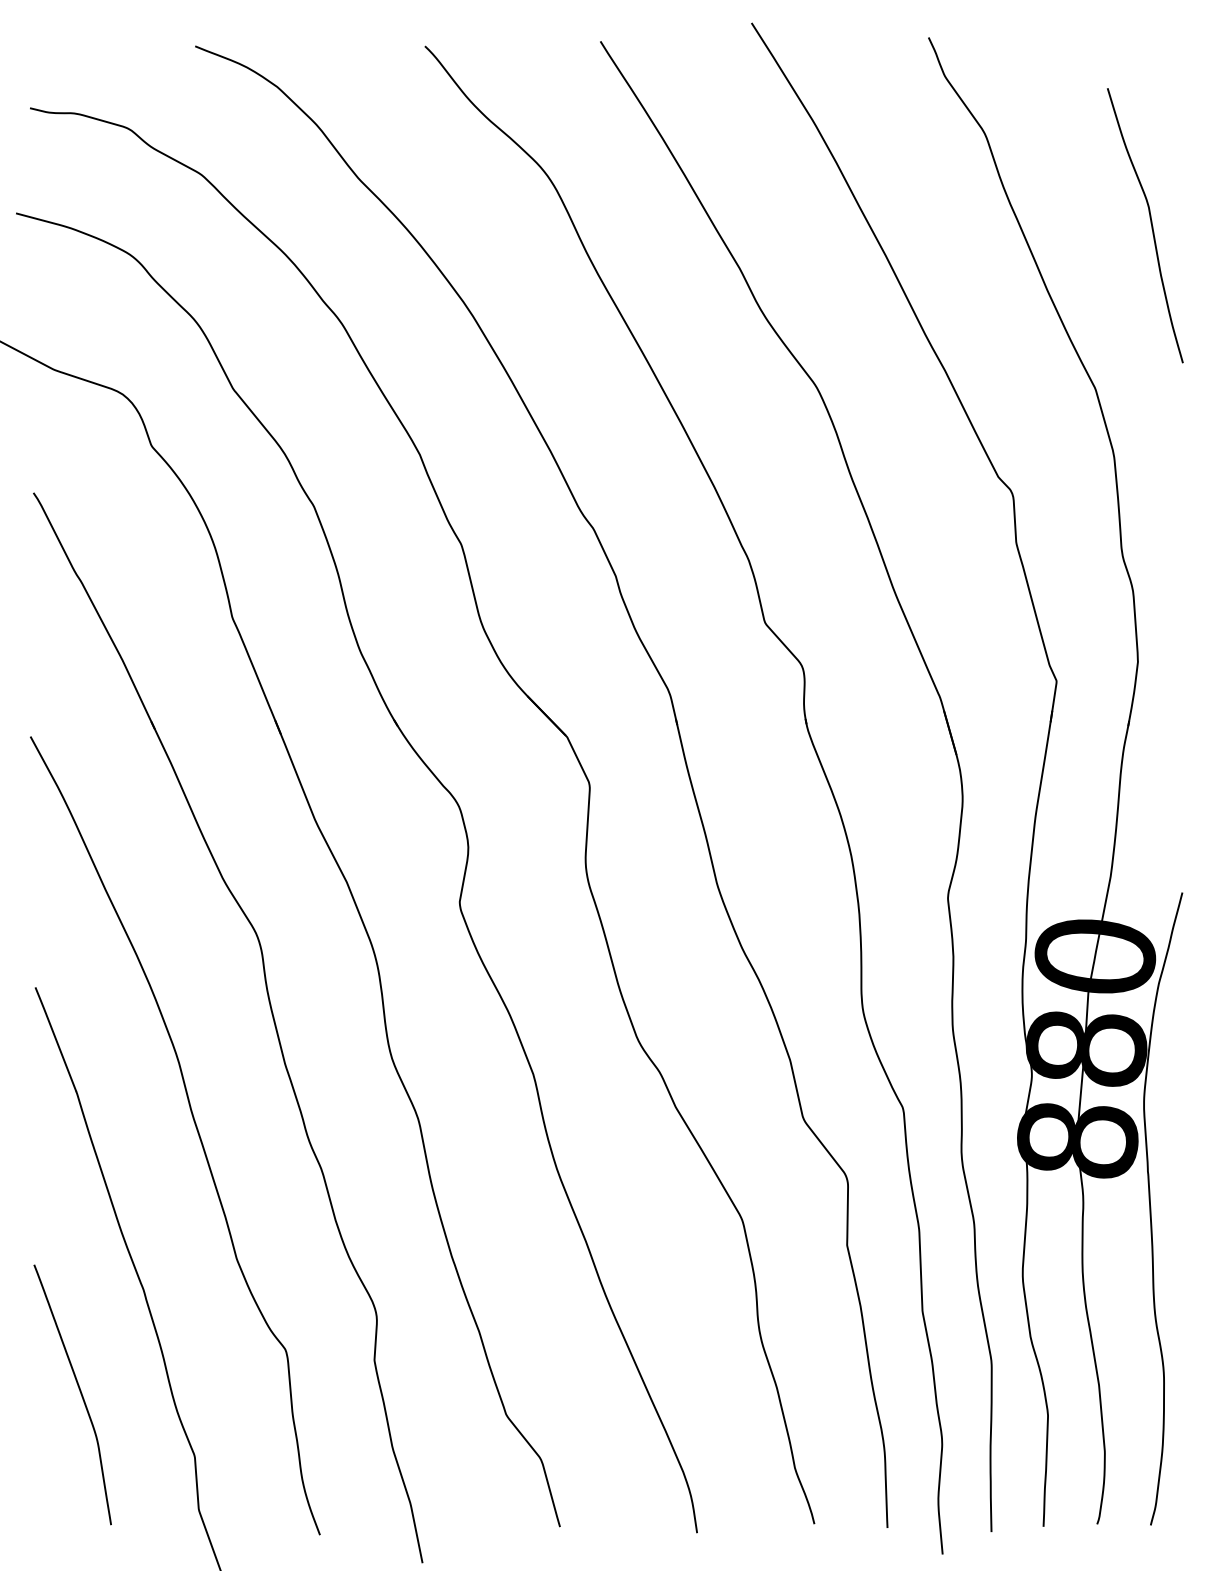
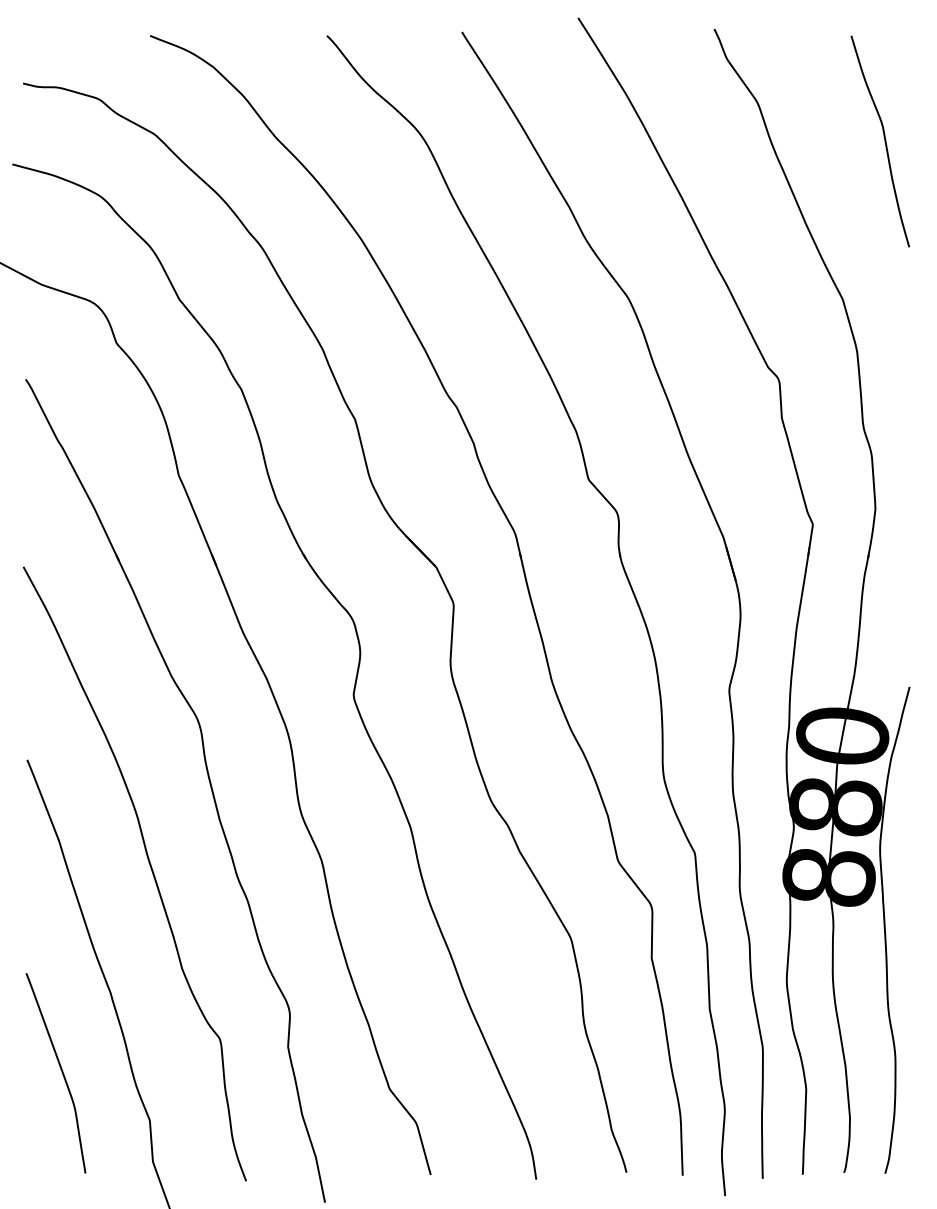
curve: (1150, 223) -> (884, 139), moved

